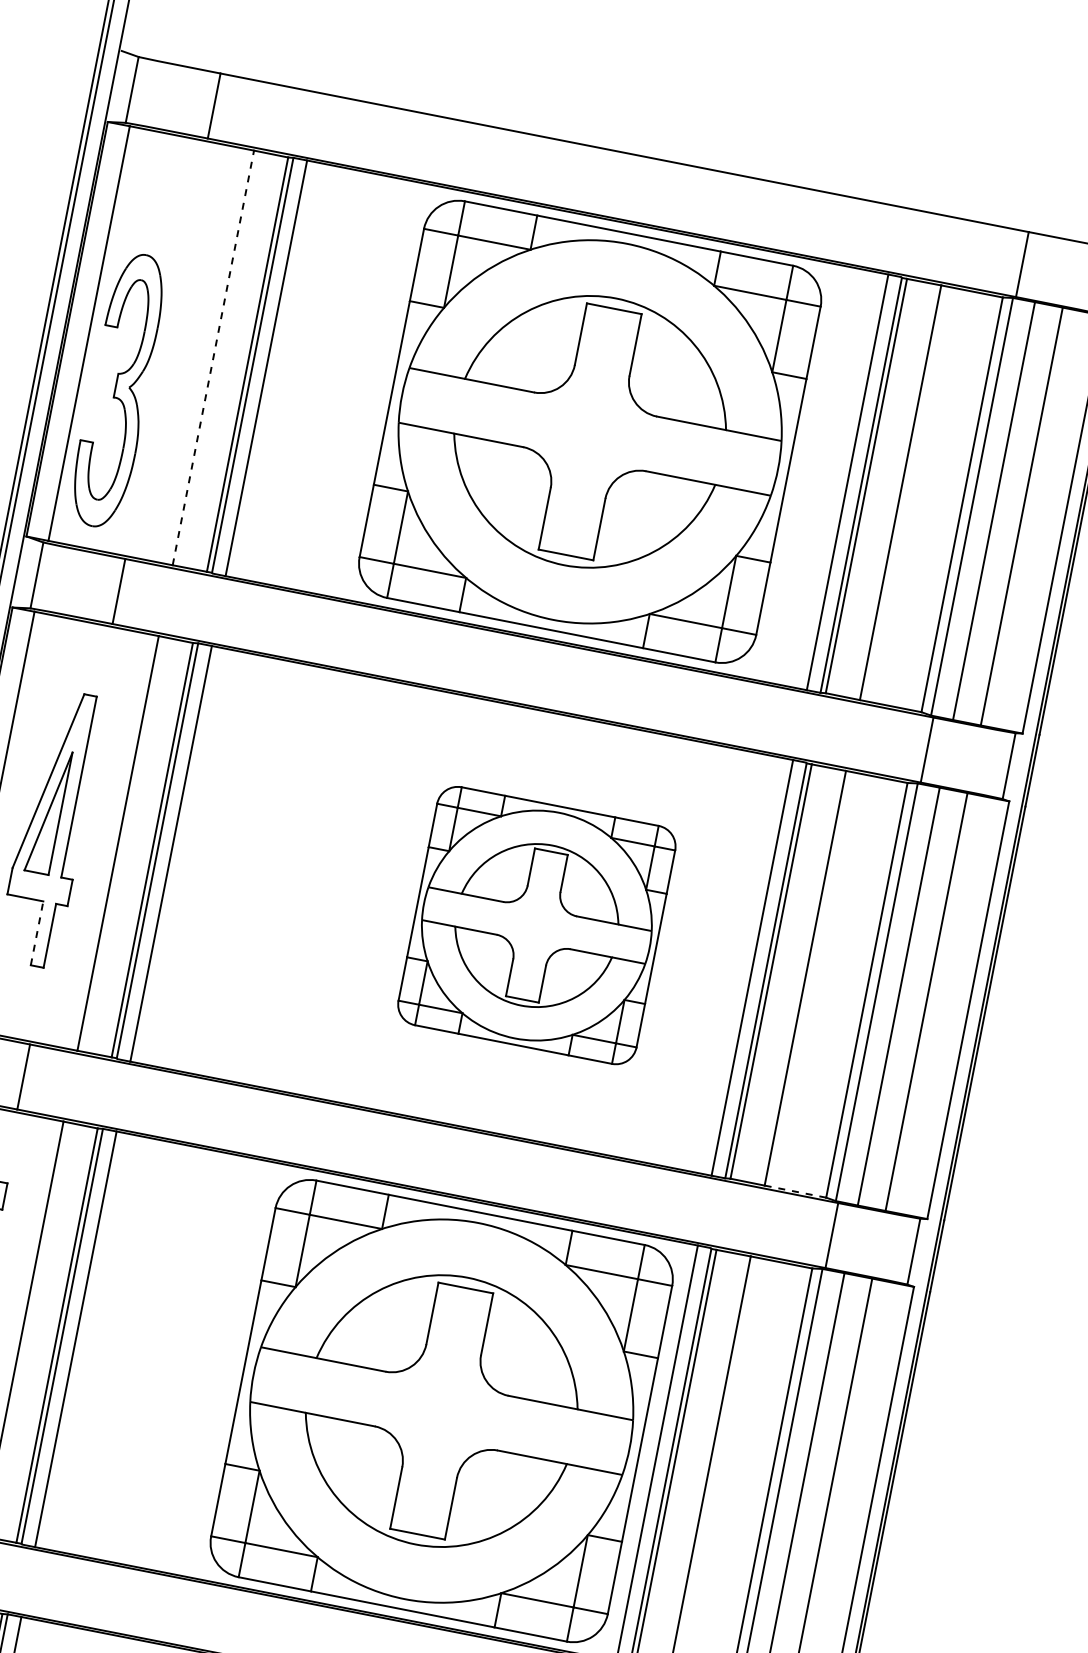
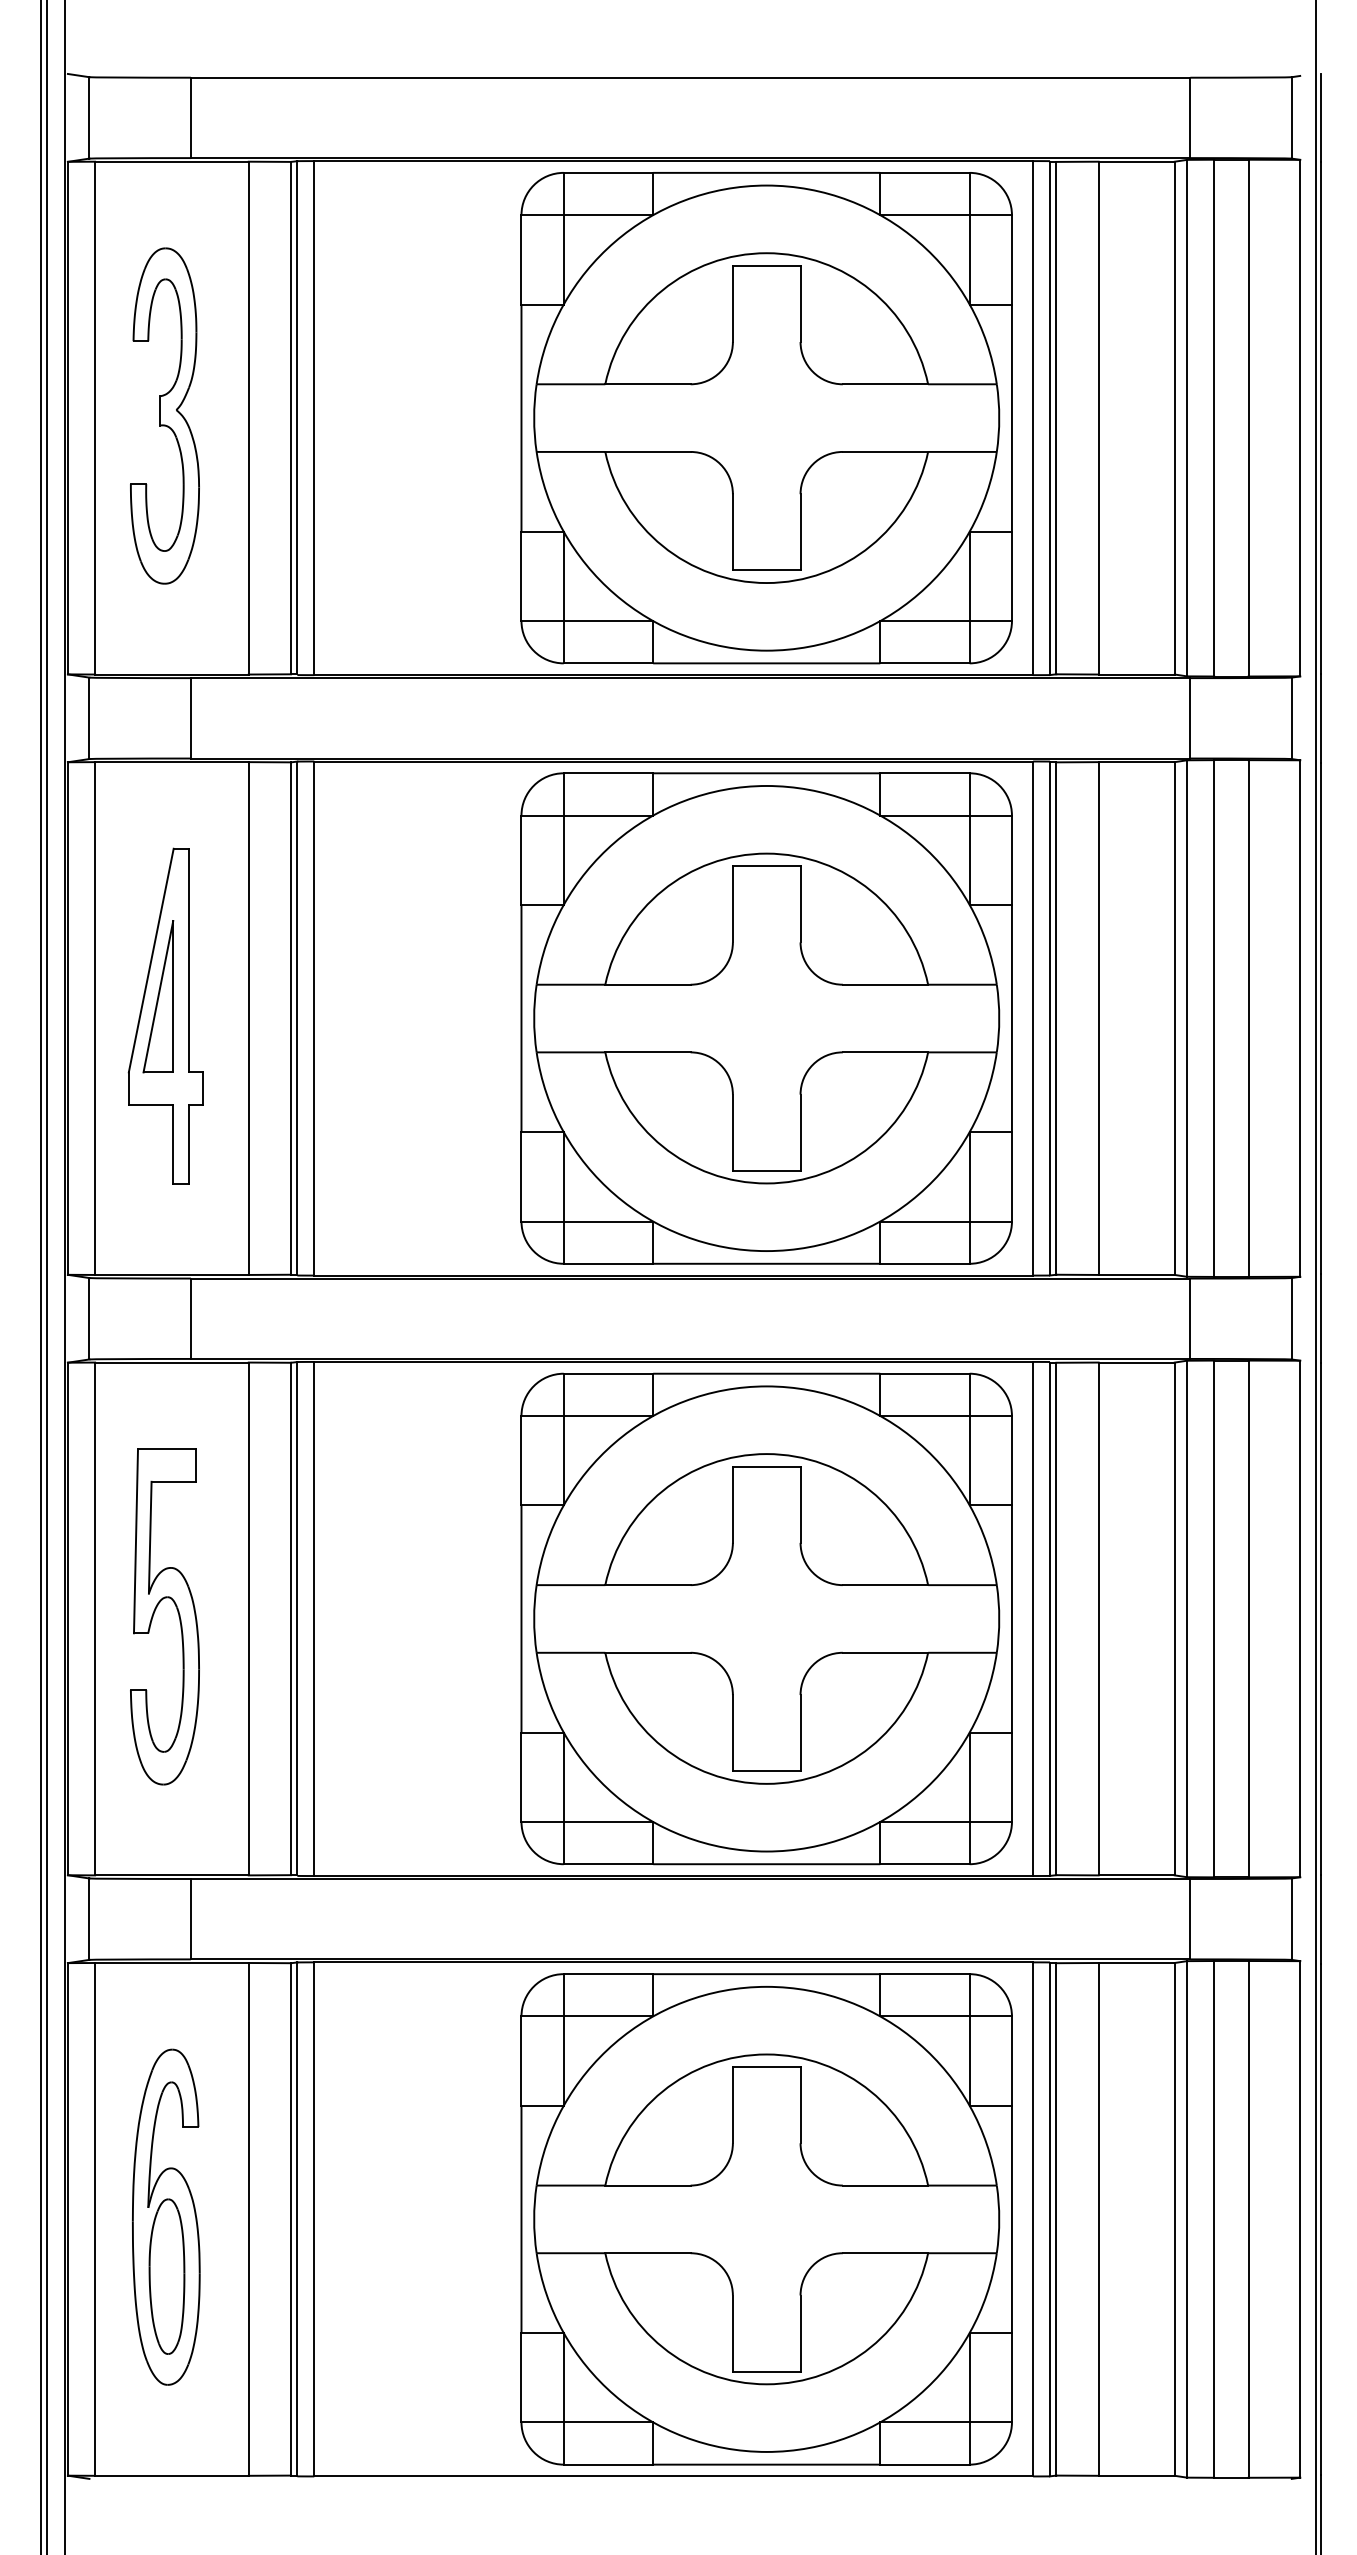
line: (213, 357) -> (248, 417), dashed -> solid
part: (118, 390) -> (164, 415), moved
part: (589, 432) -> (766, 418), moved
part: (536, 925) -> (766, 1018), size x1.67
line: (37, 933) -> (173, 1144), dashed -> solid
line: (796, 1191) -> (1137, 1274), dashed -> solid

